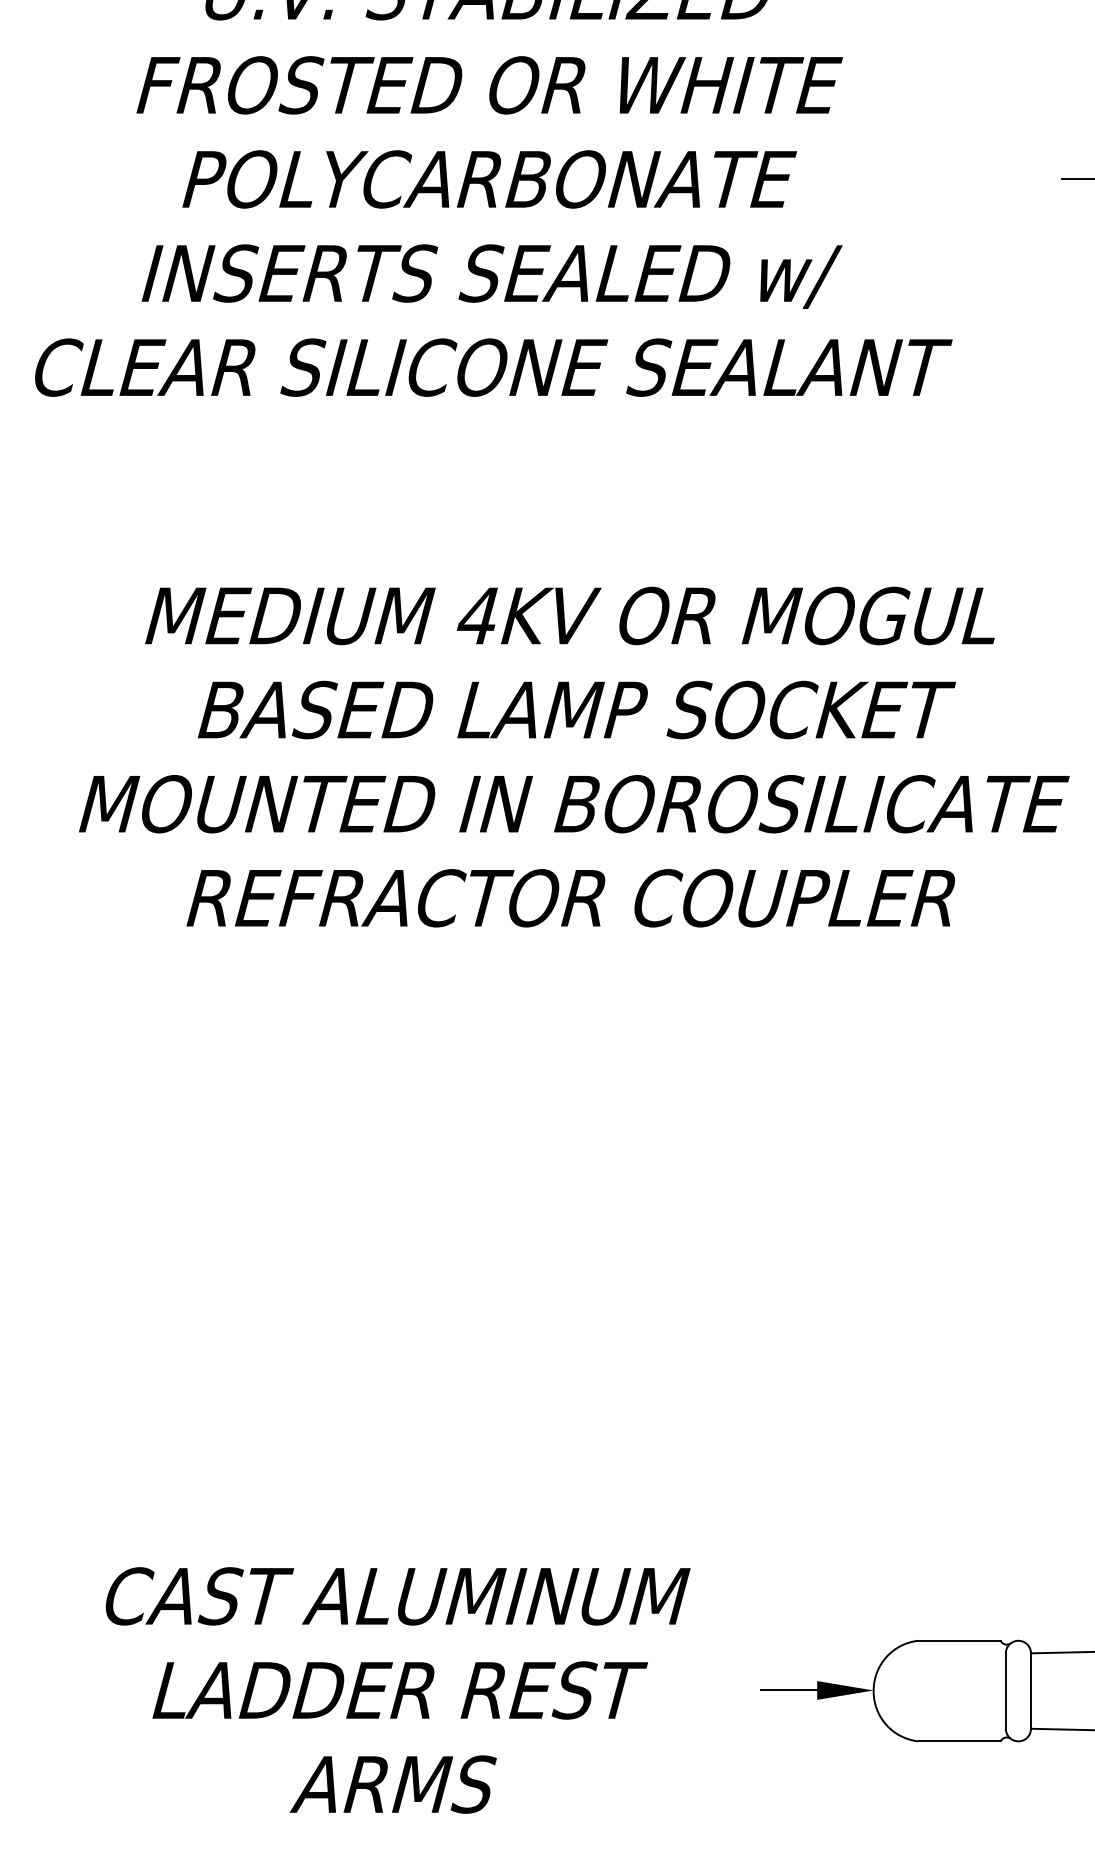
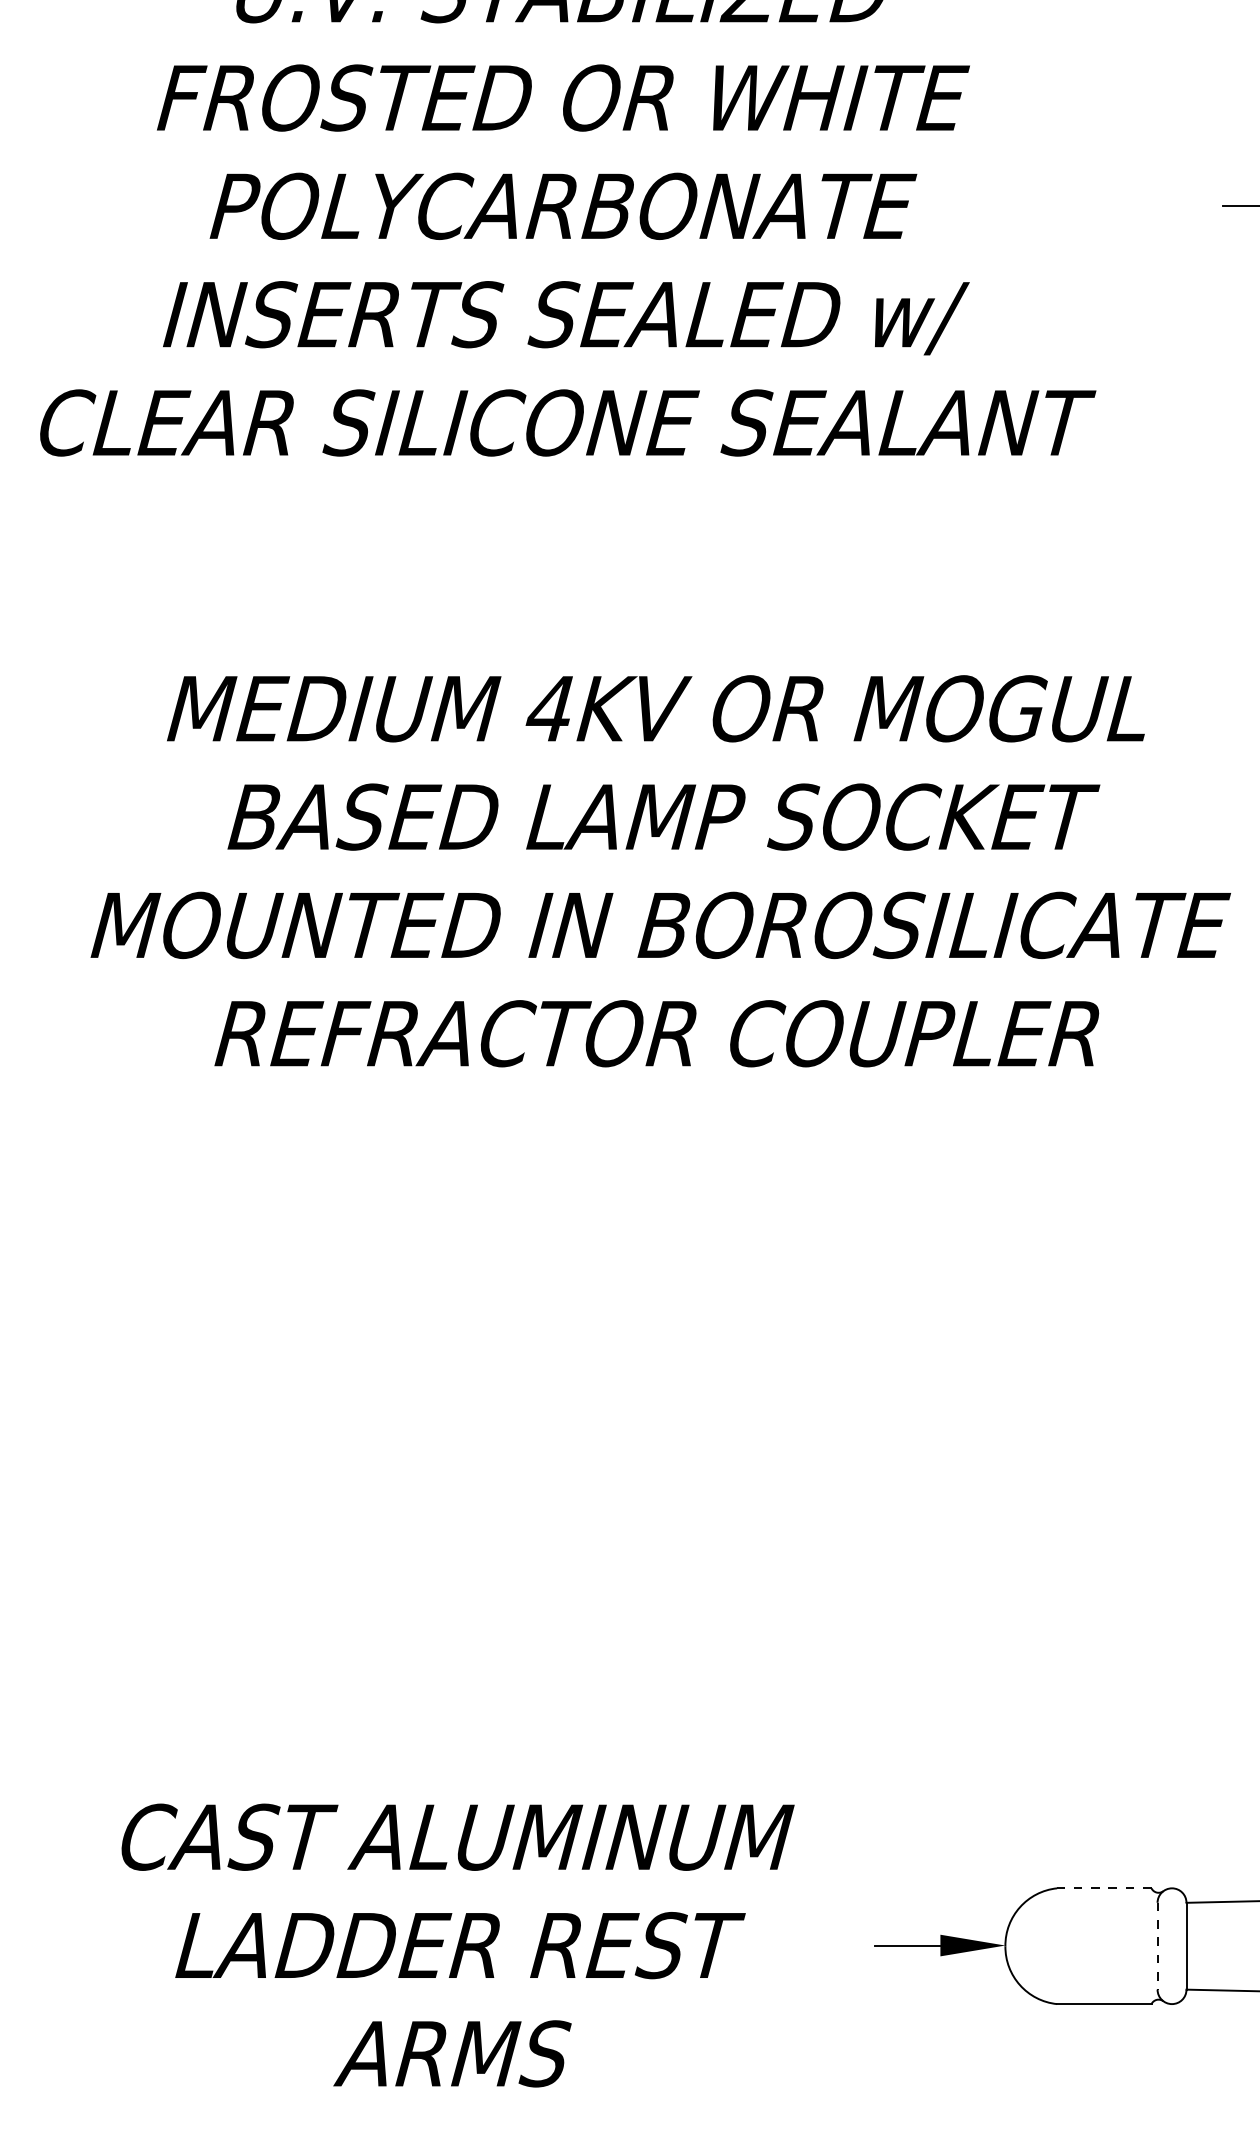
line: (959, 1640) -> (1104, 1888), solid -> dashed
line: (1005, 1691) -> (1157, 1946), solid -> dashed

